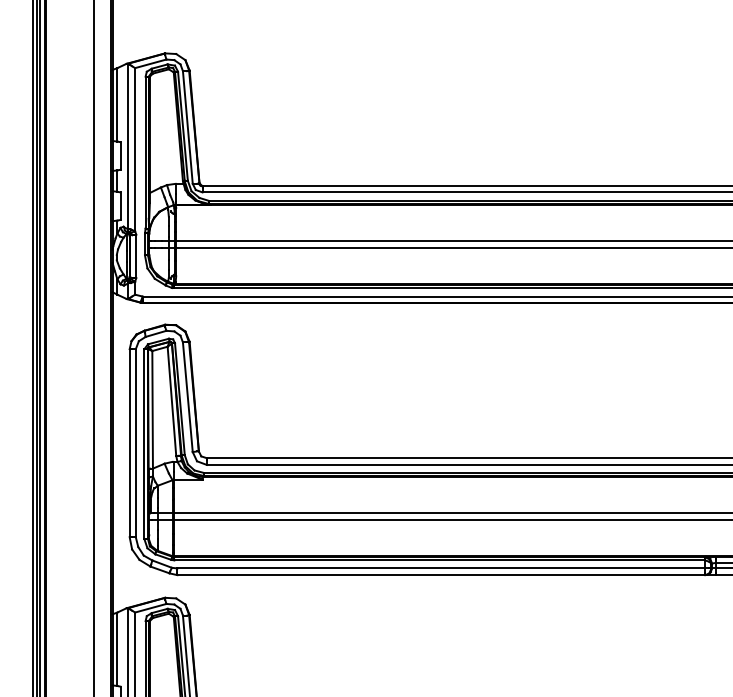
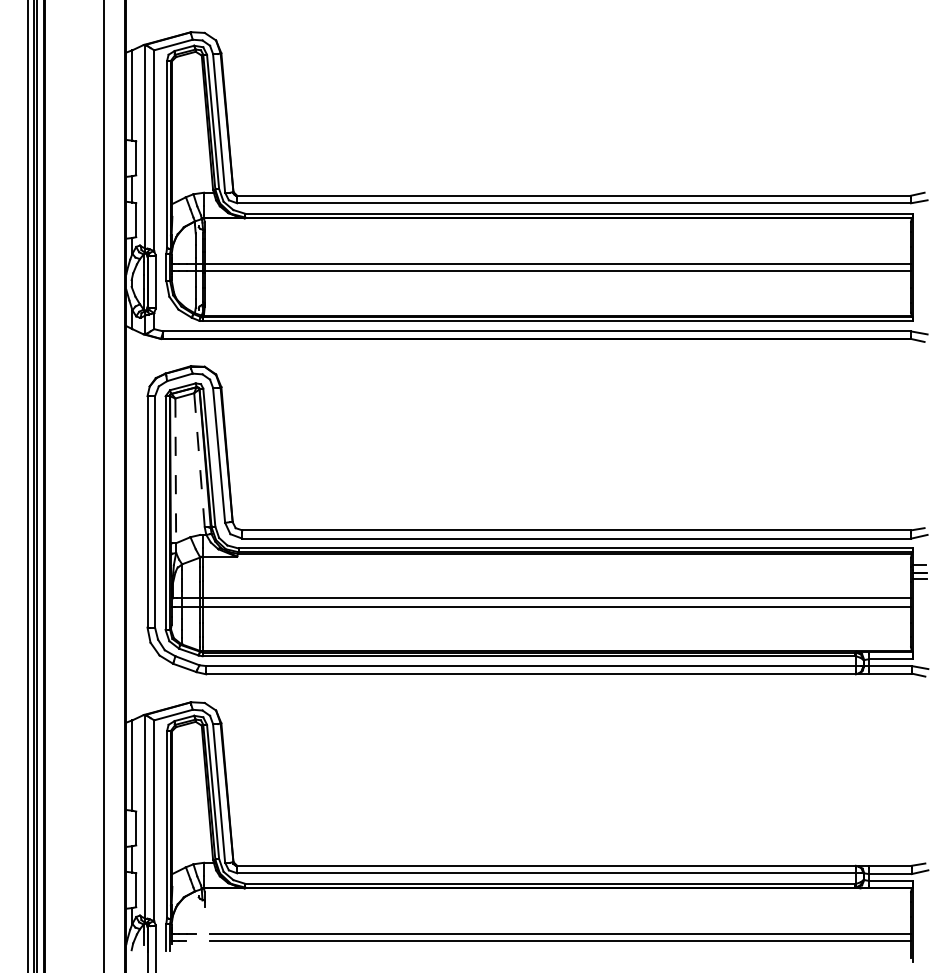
line: (171, 400) -> (199, 459), solid -> dashed
line: (152, 410) -> (175, 471), solid -> dashed

